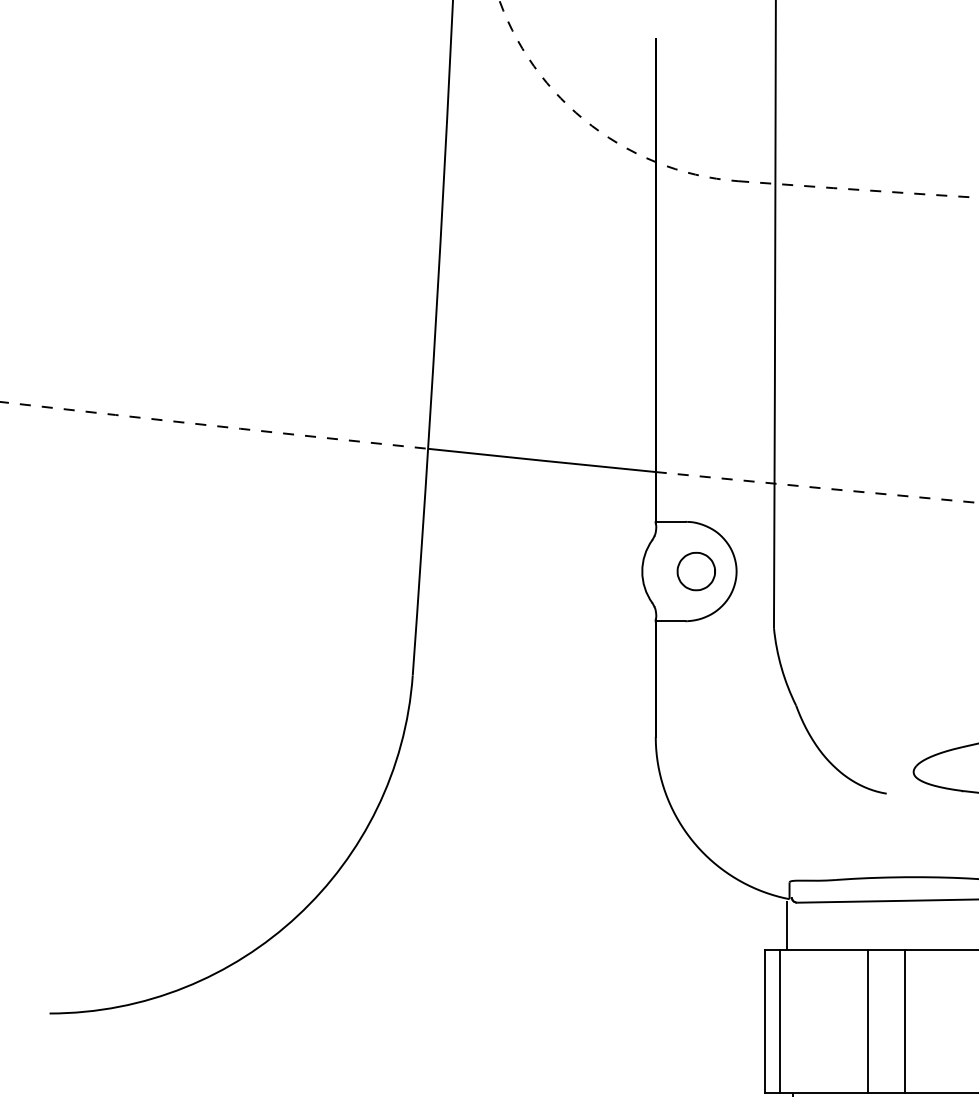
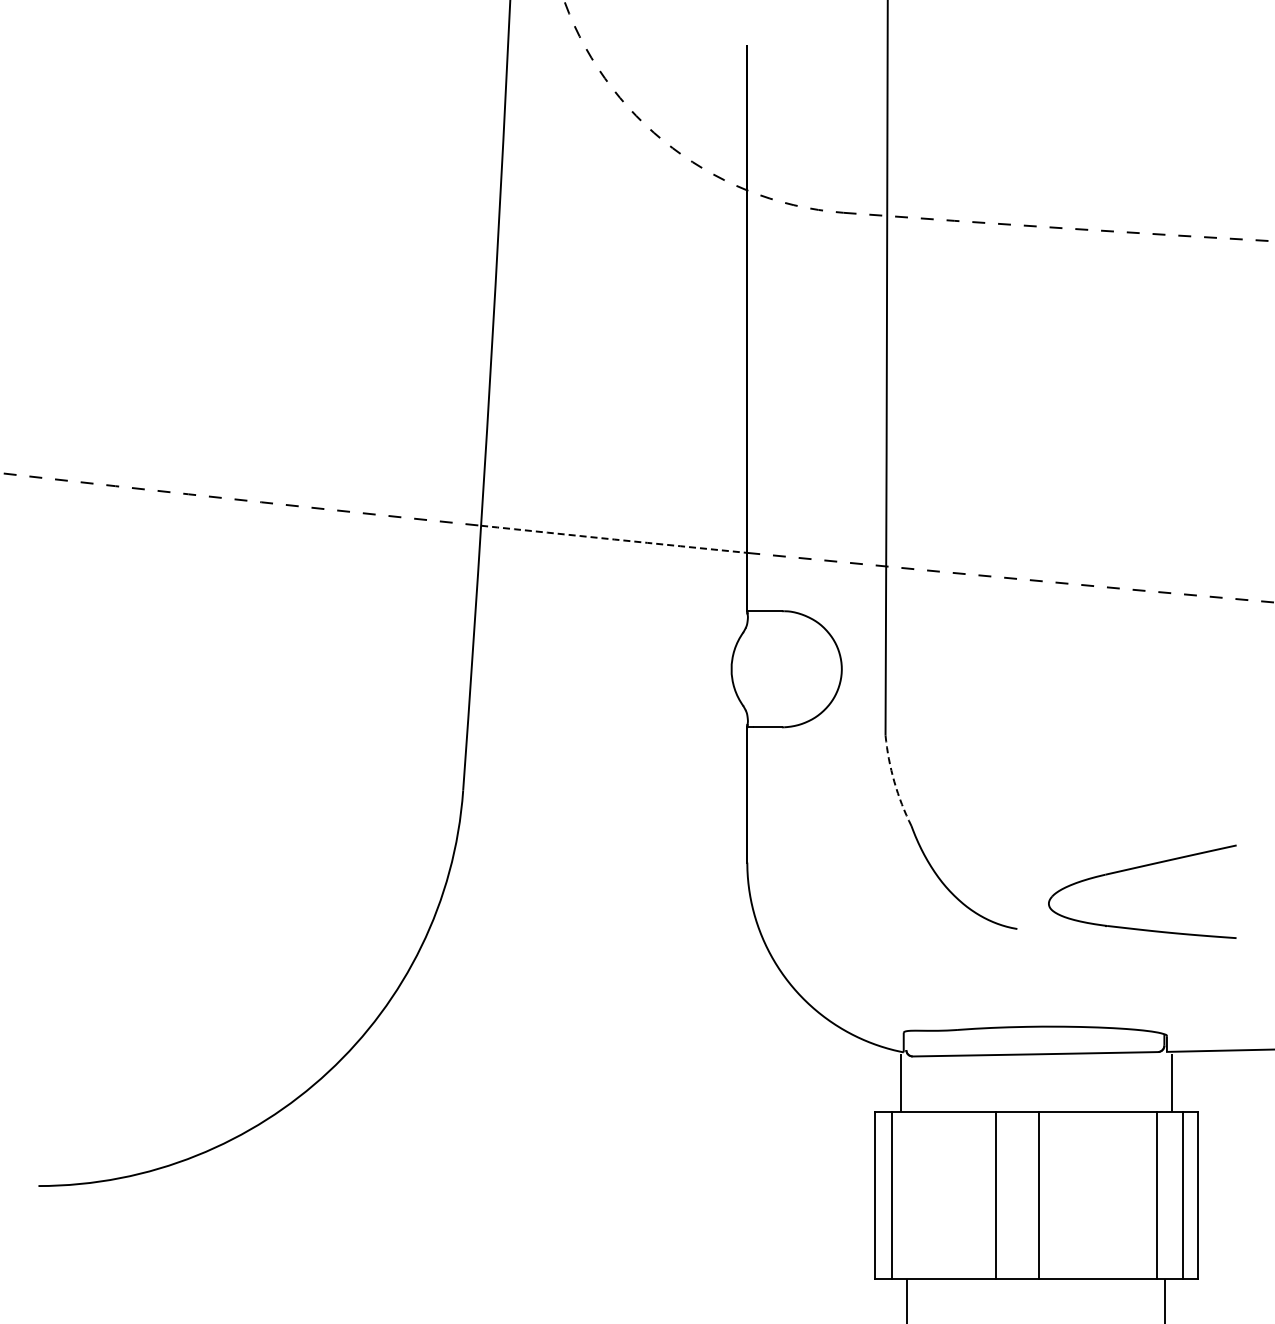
arc: (542, 460) -> (614, 539), solid -> dashed
curve: (684, 558) -> (781, 653), removed
arc: (781, 667) -> (894, 781), solid -> dashed

